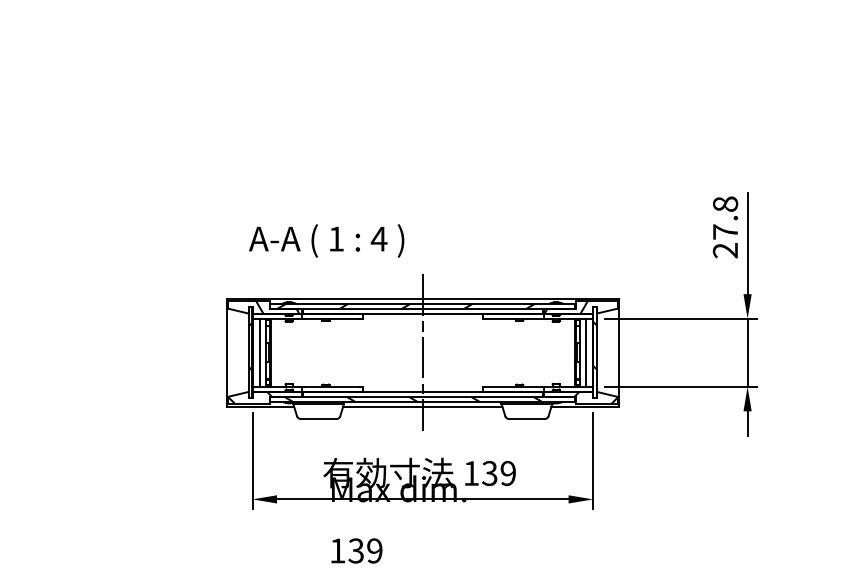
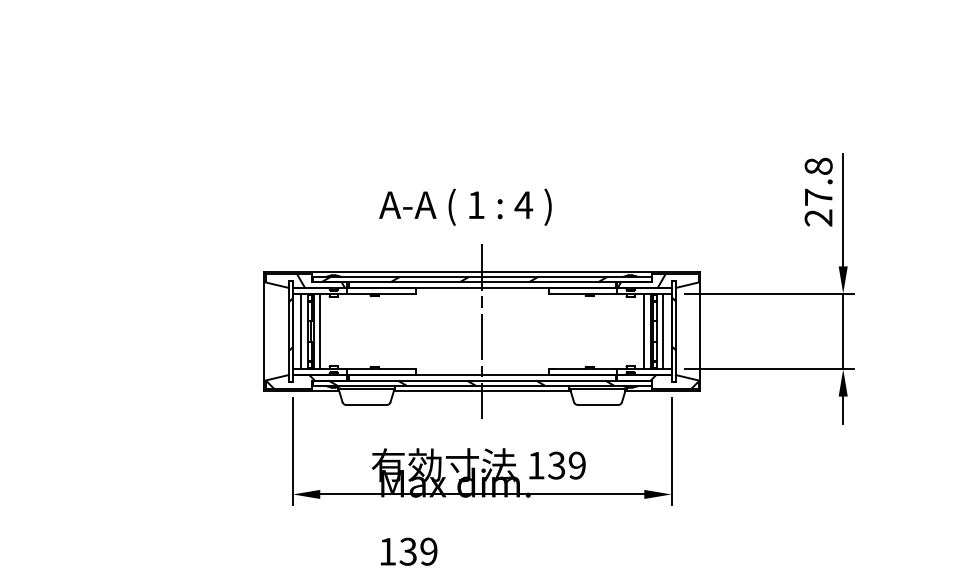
text: (326, 240) -> (465, 206), moved
line: (277, 352) -> (320, 331), added
line: (568, 352) -> (644, 331), added

